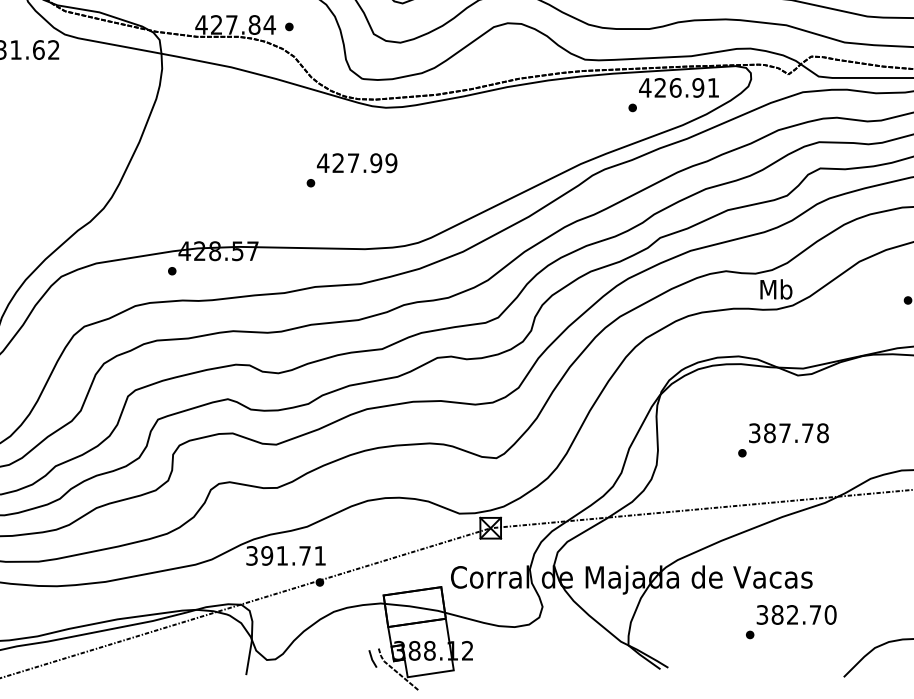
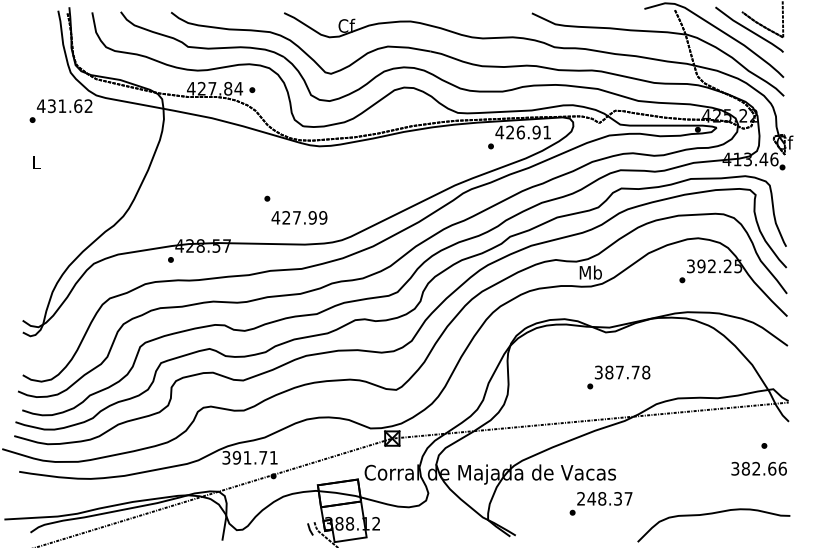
text: (357, 162) -> (299, 217), moved
text: (783, 440) -> (618, 377), moved
text: (795, 614) -> (604, 498), 382.70 -> 248.37

